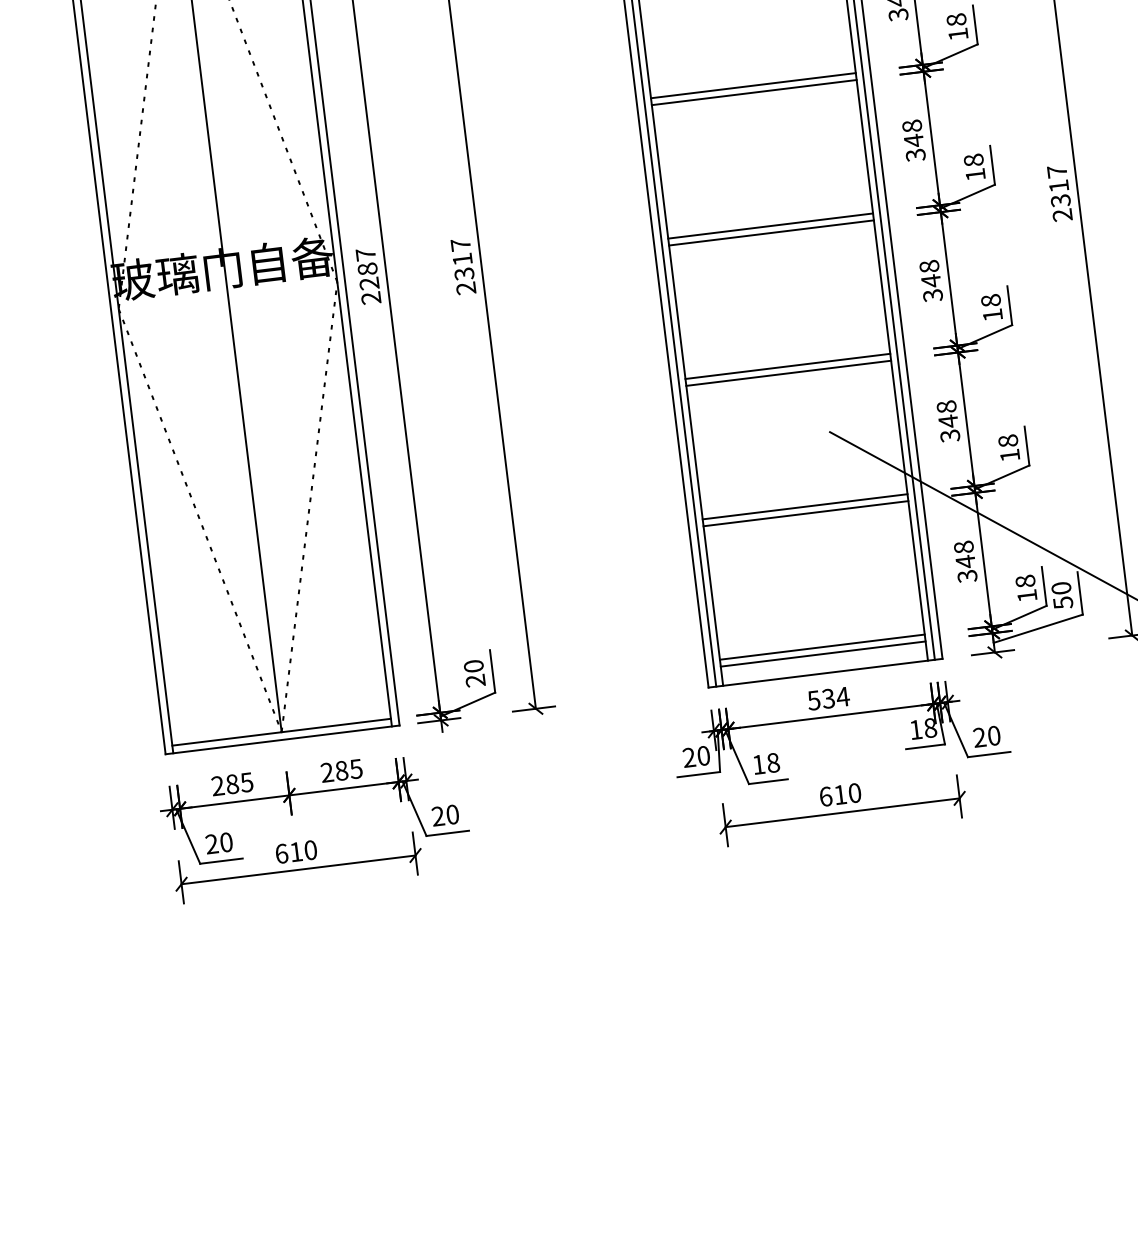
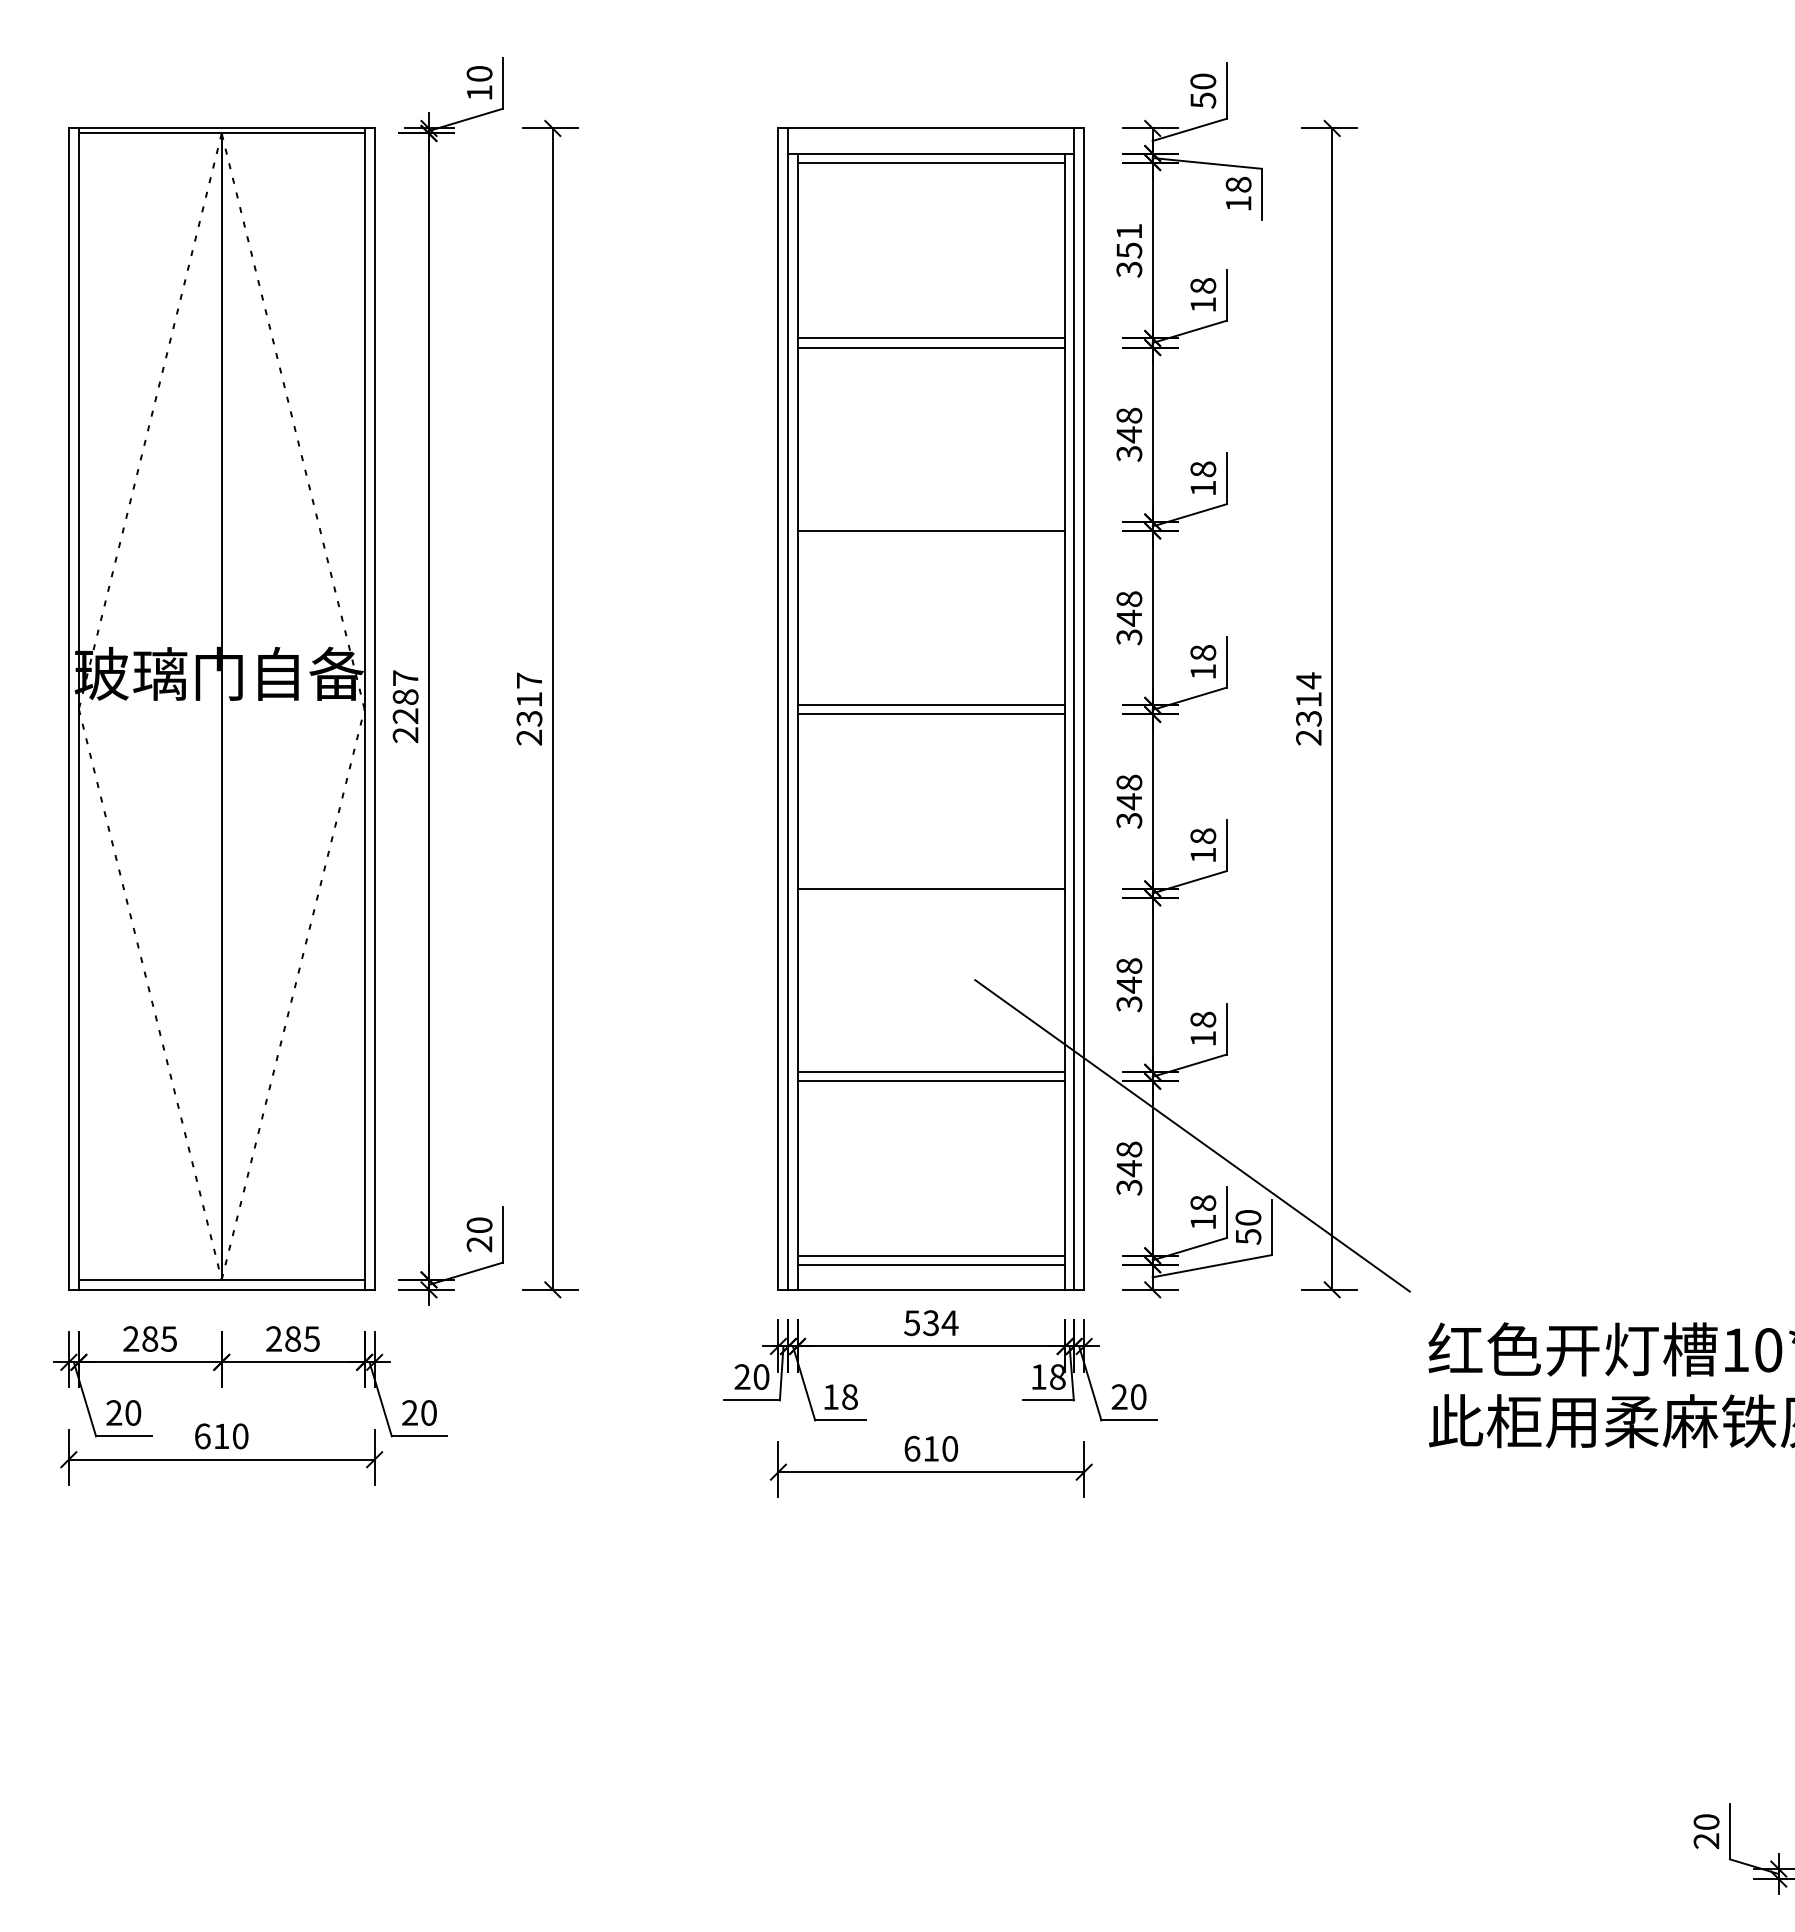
line: (753, 85) -> (931, 521), removed
text: (1056, 171) -> (1308, 680), 2317 -> 2314
line: (788, 373) -> (931, 897), removed

